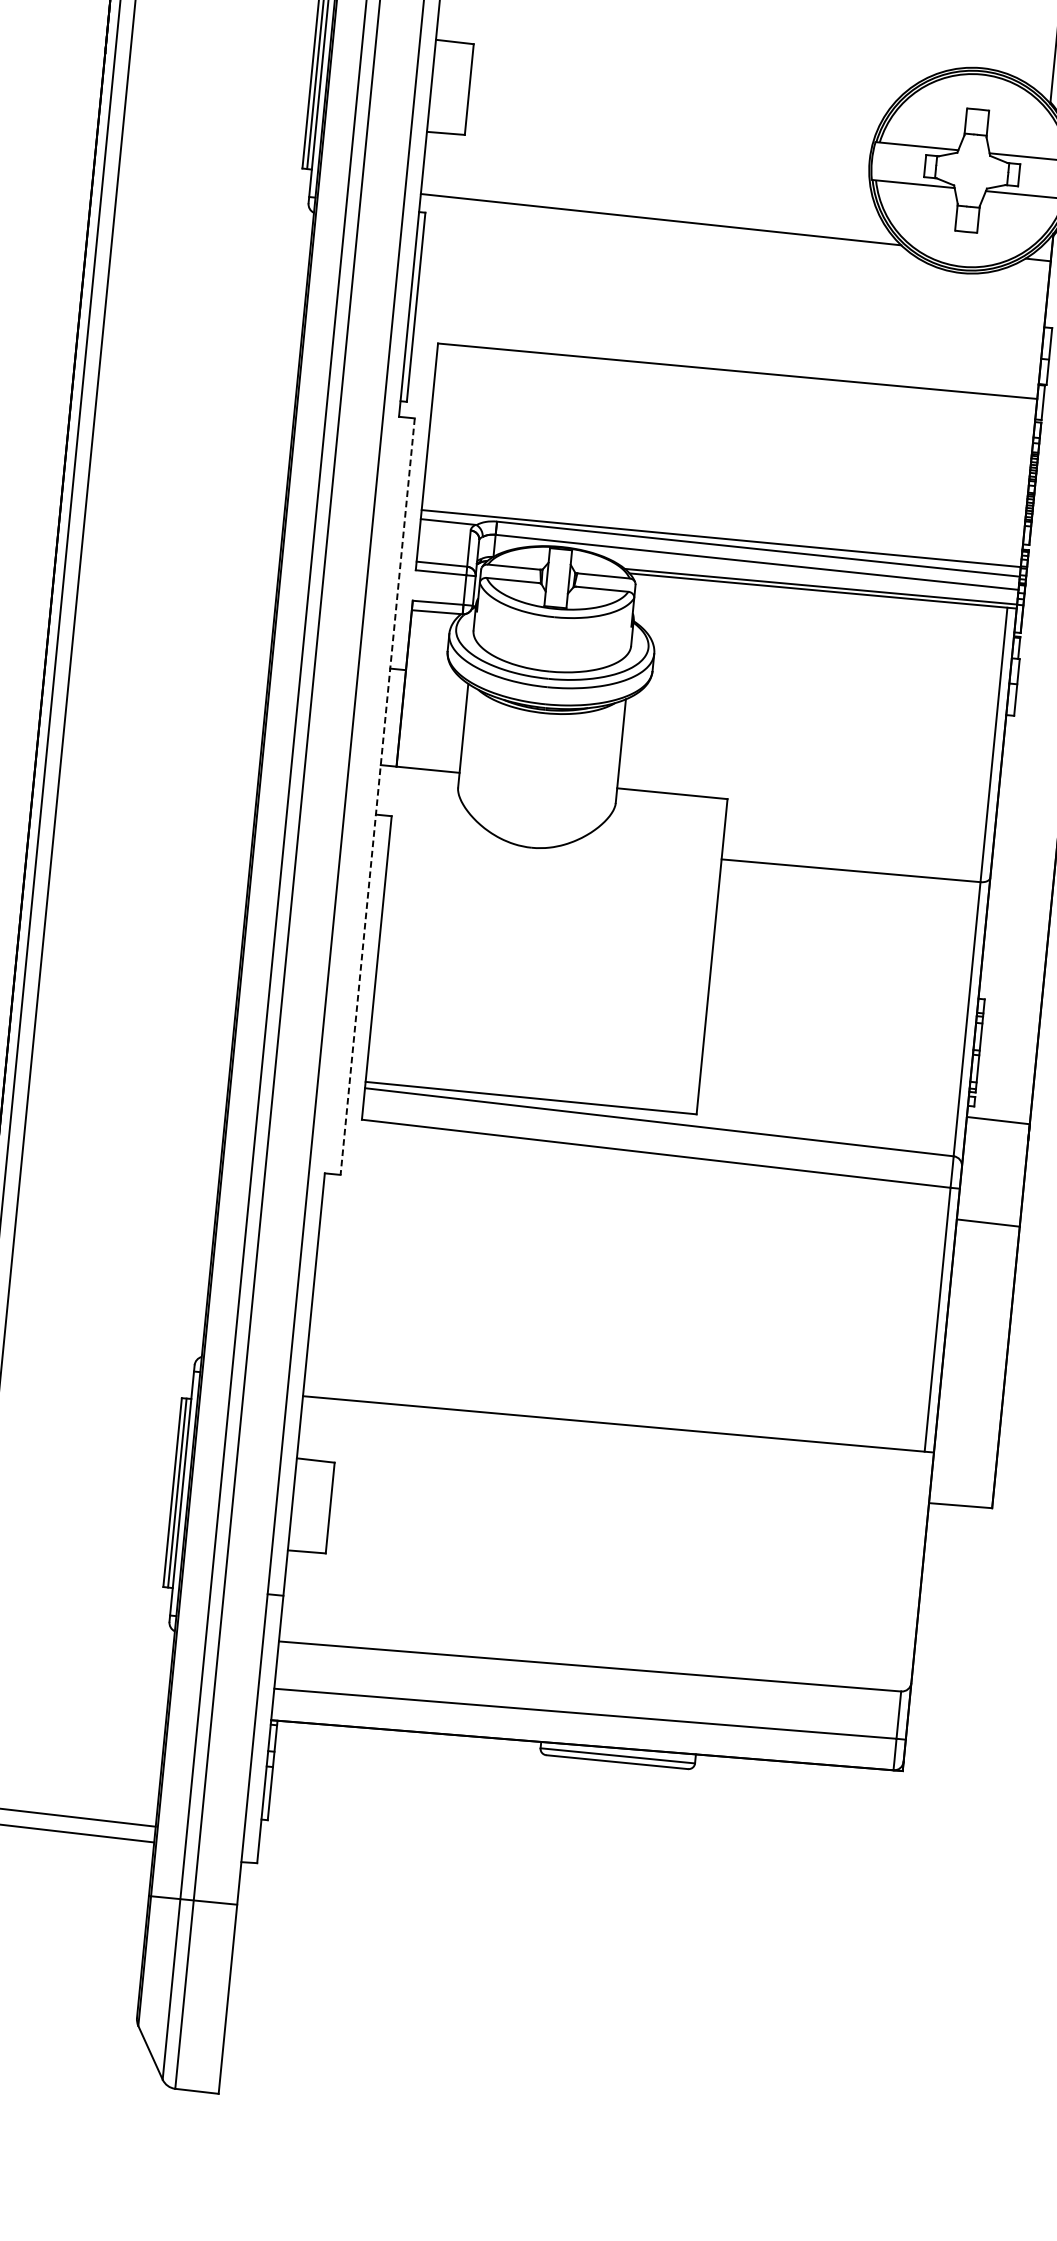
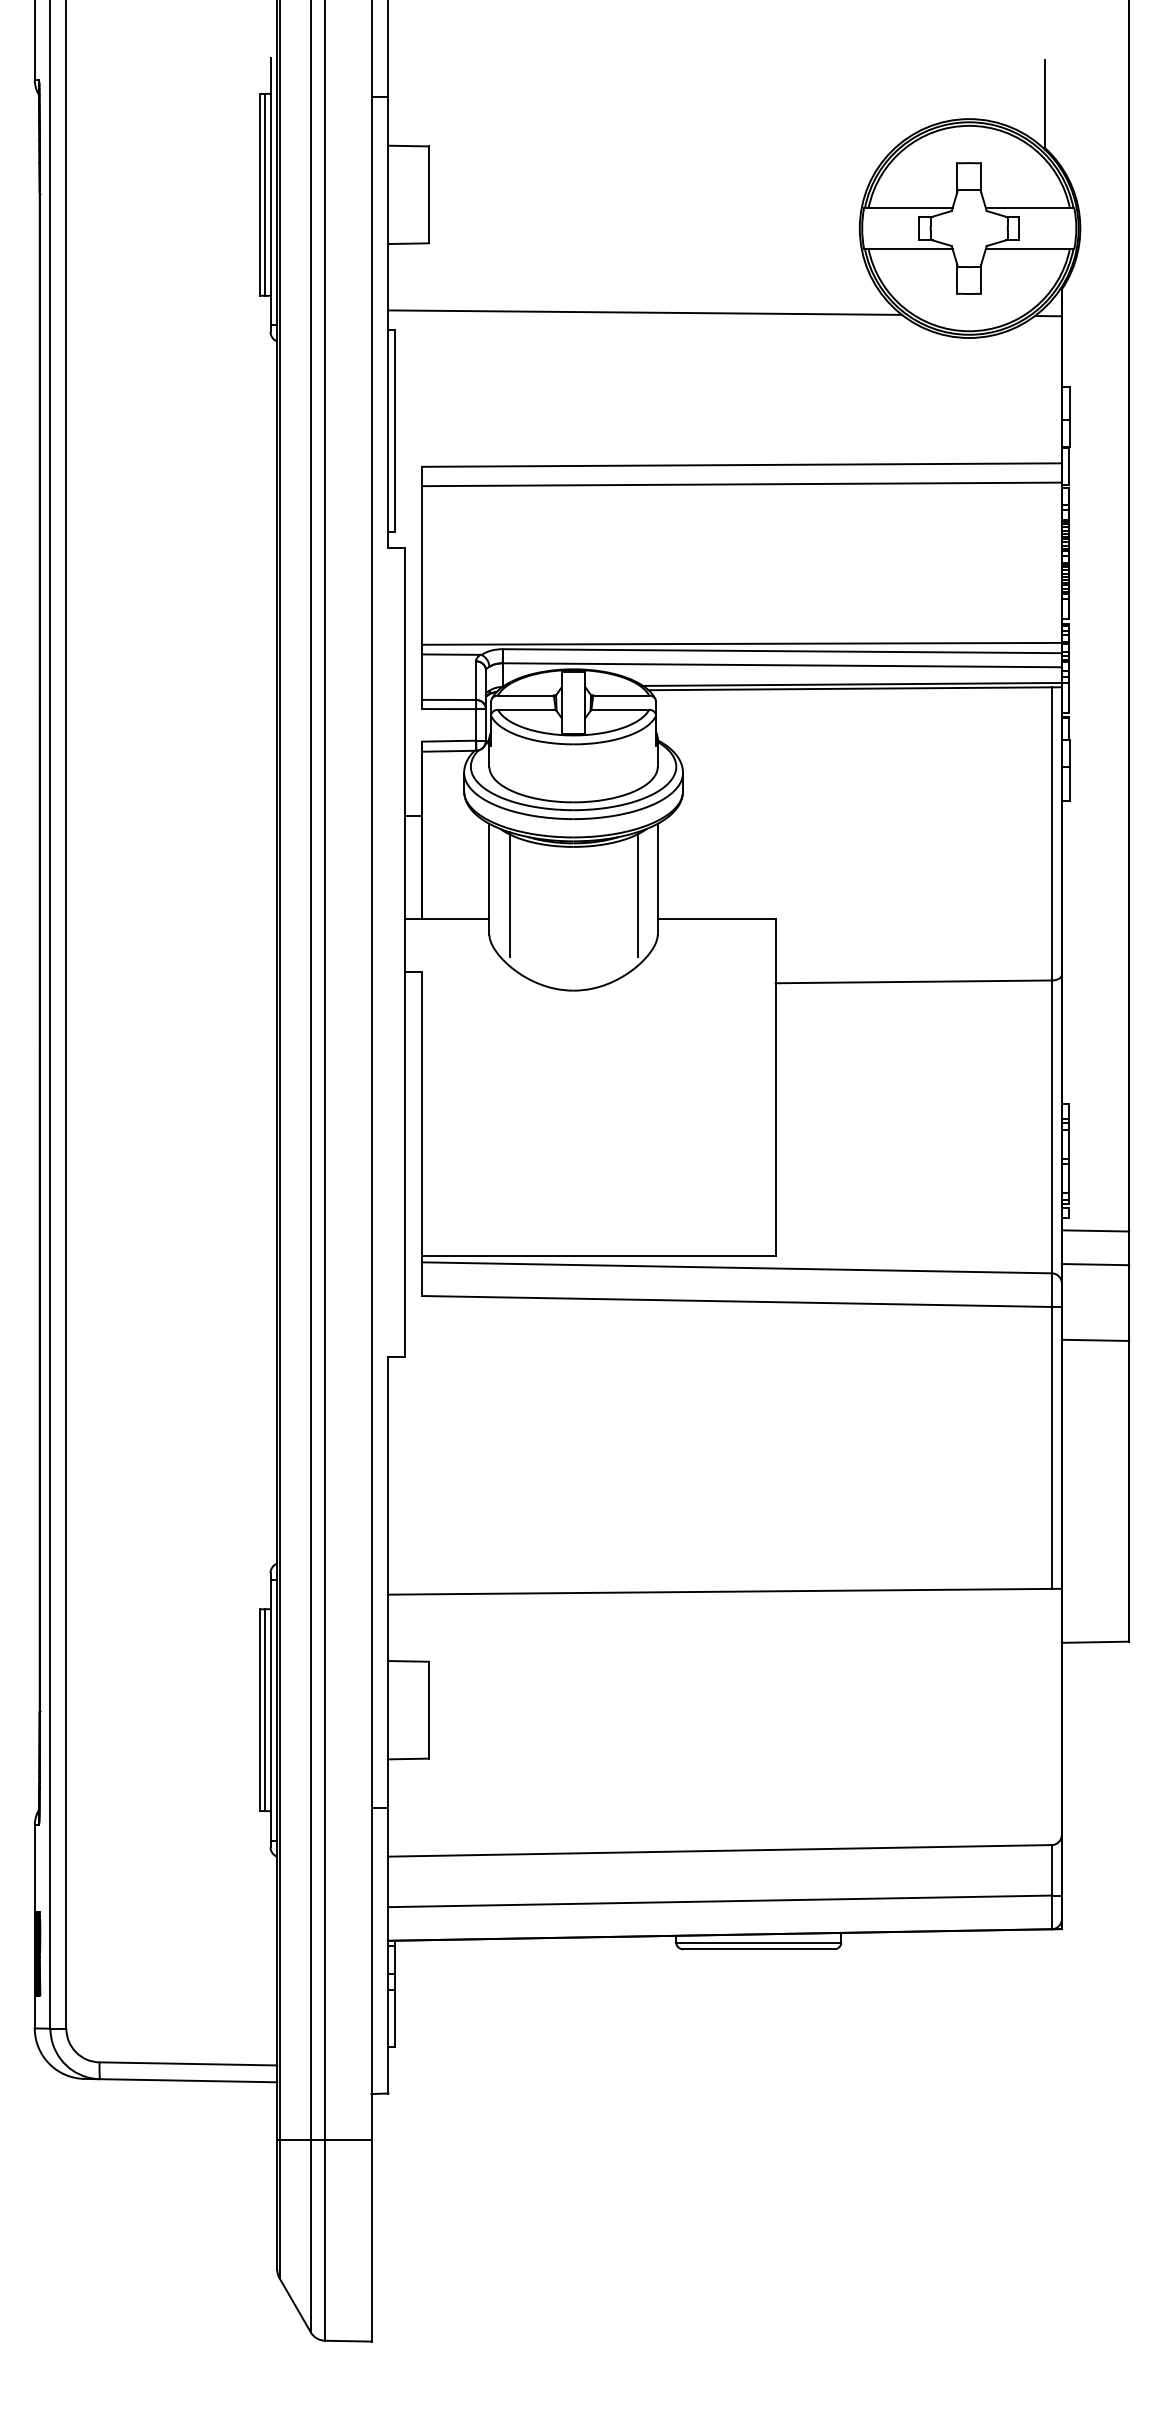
line: (735, 389) -> (741, 484), added
line: (480, 751) -> (509, 894), added
line: (600, 763) -> (637, 894), added
line: (377, 797) -> (405, 953), dashed -> solid
line: (995, 1152) -> (1095, 1264), added

